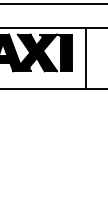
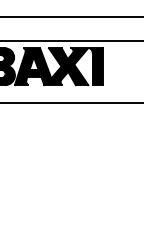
line: (86, 57) -> (117, 71), removed

